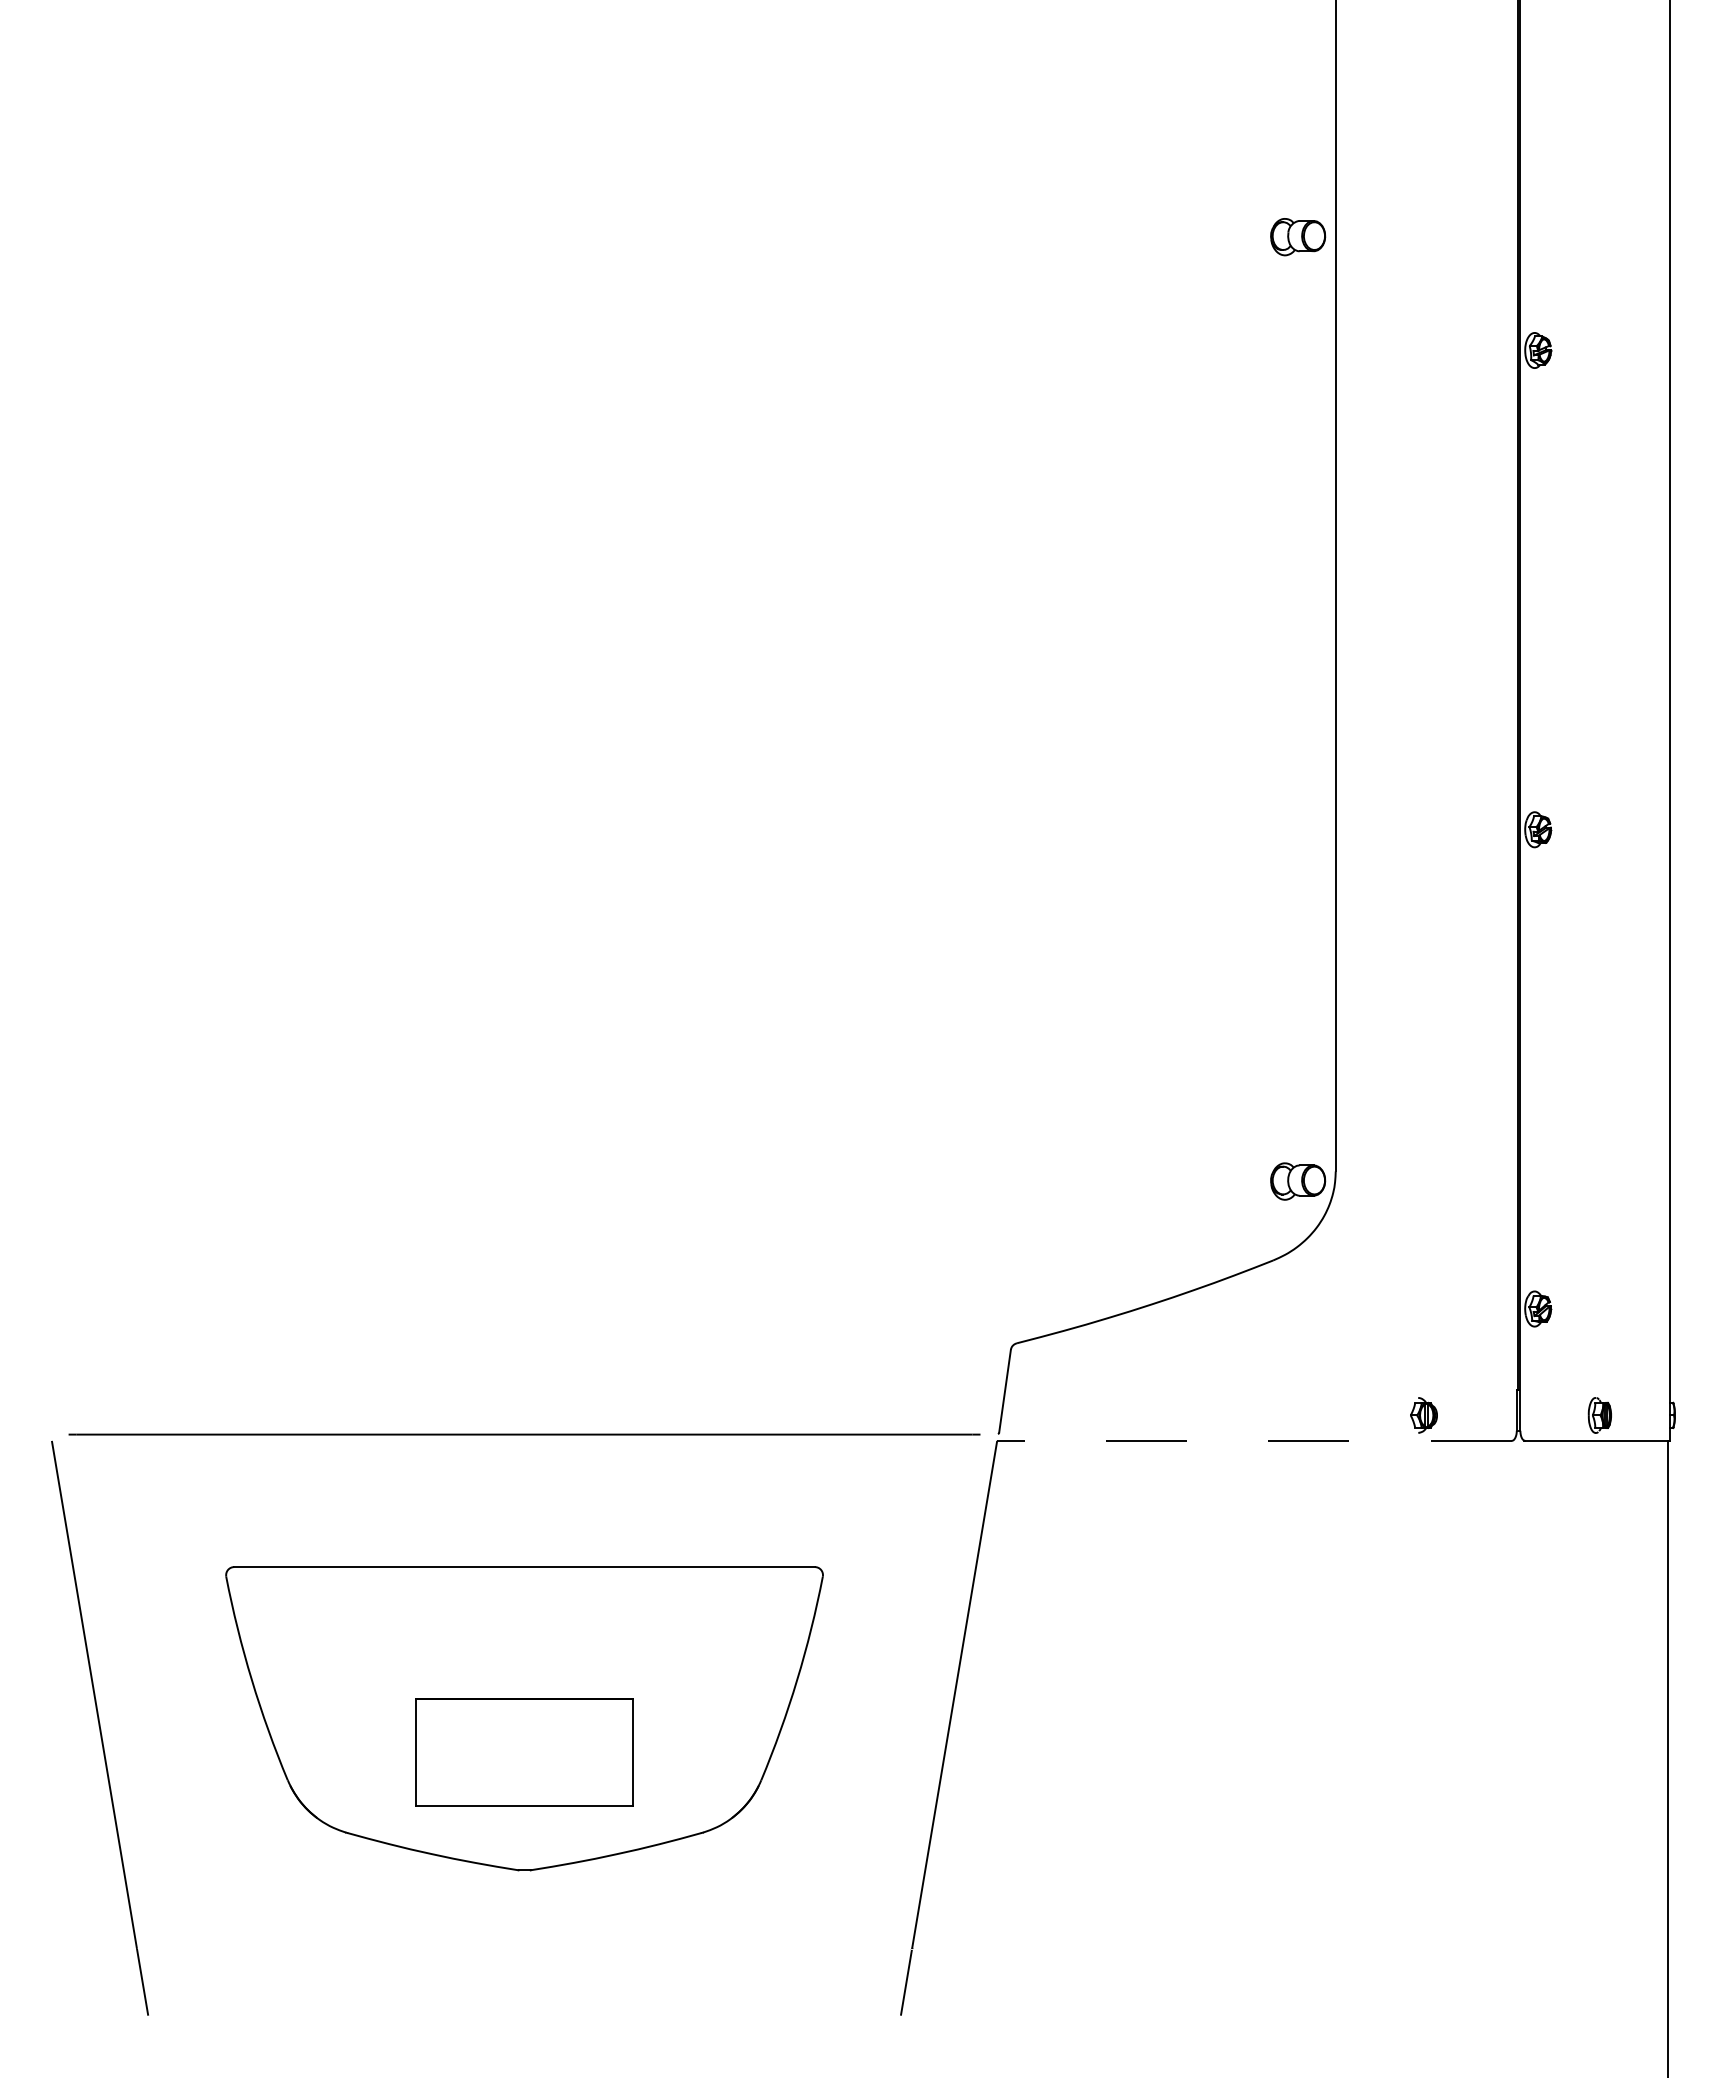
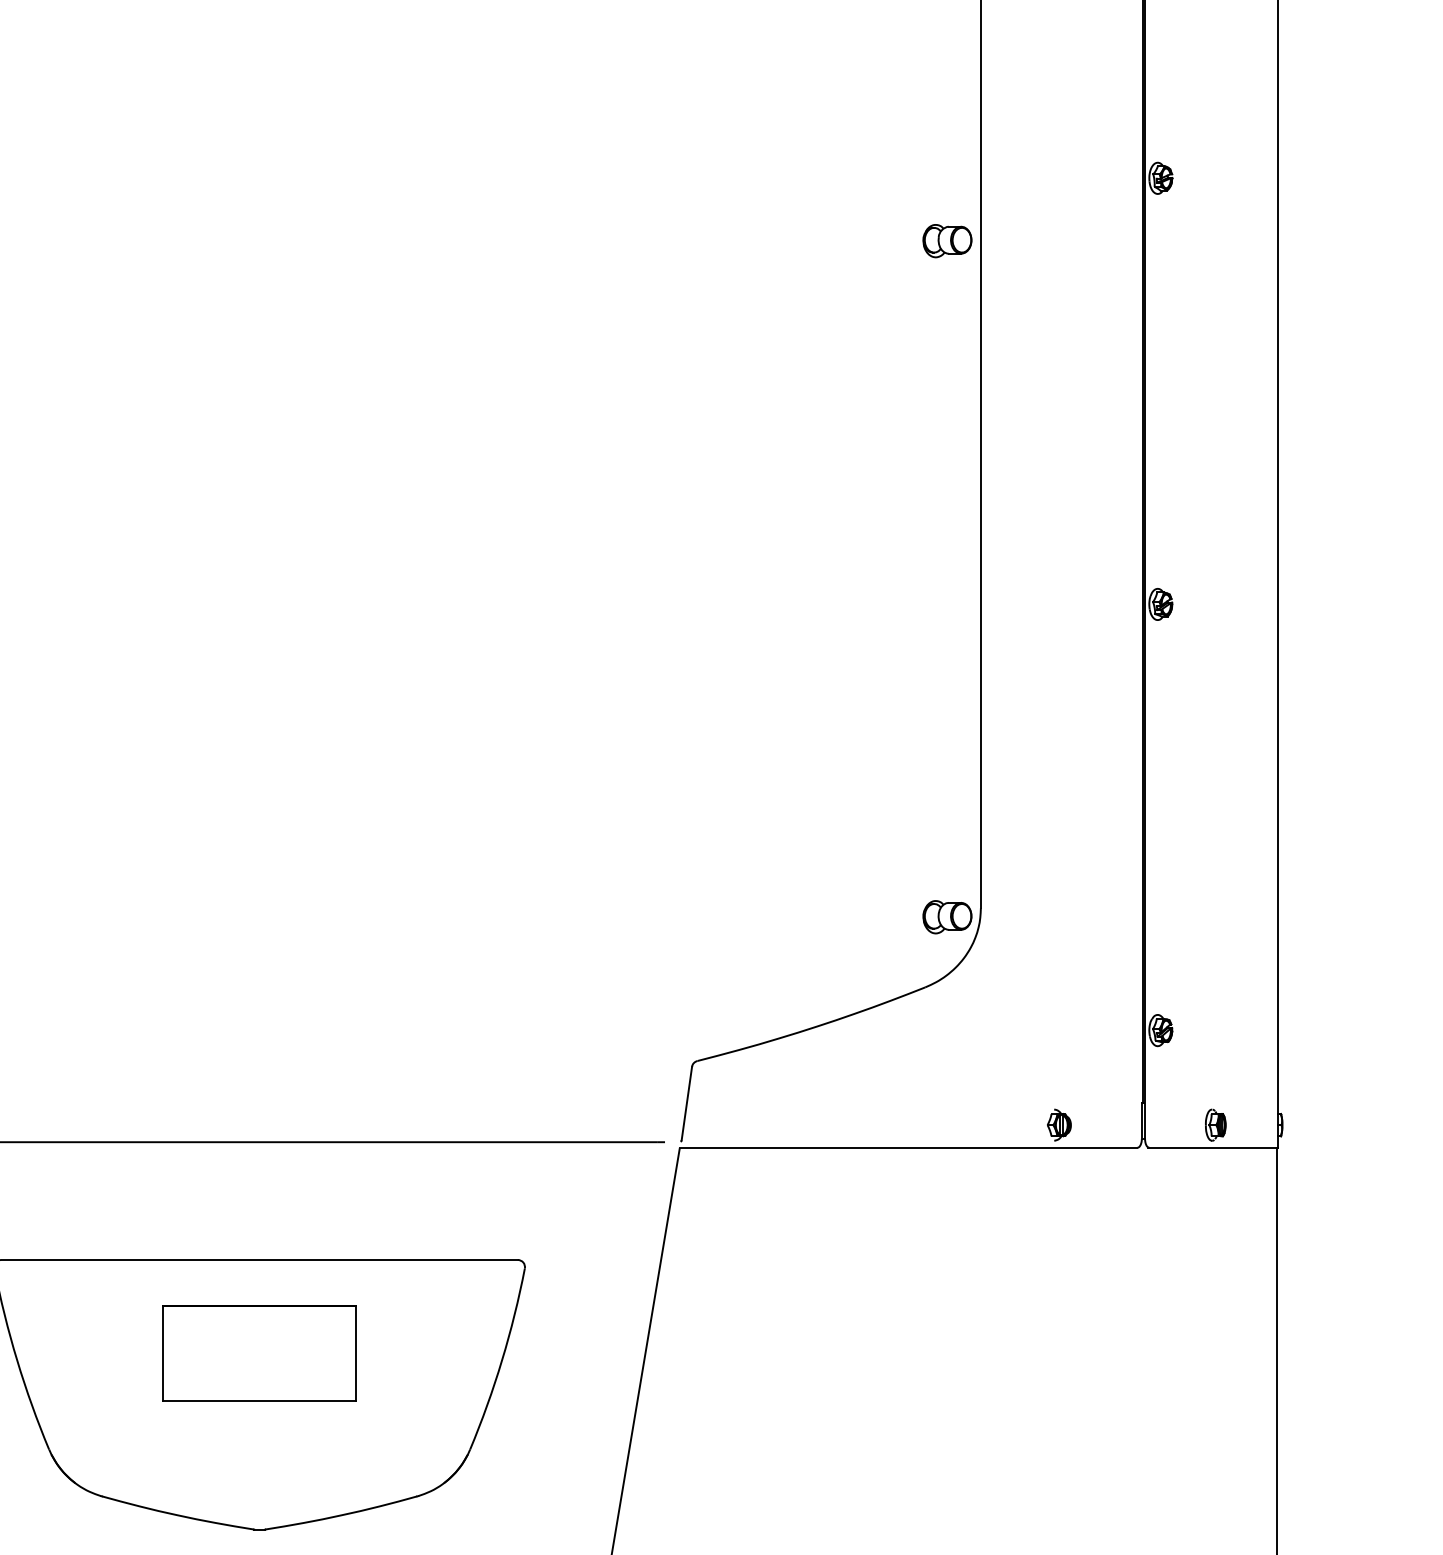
part: (1298, 237) -> (947, 241), moved
line: (1254, 1440) -> (908, 1147), dashed -> solid
part: (524, 1752) -> (259, 1353), moved

